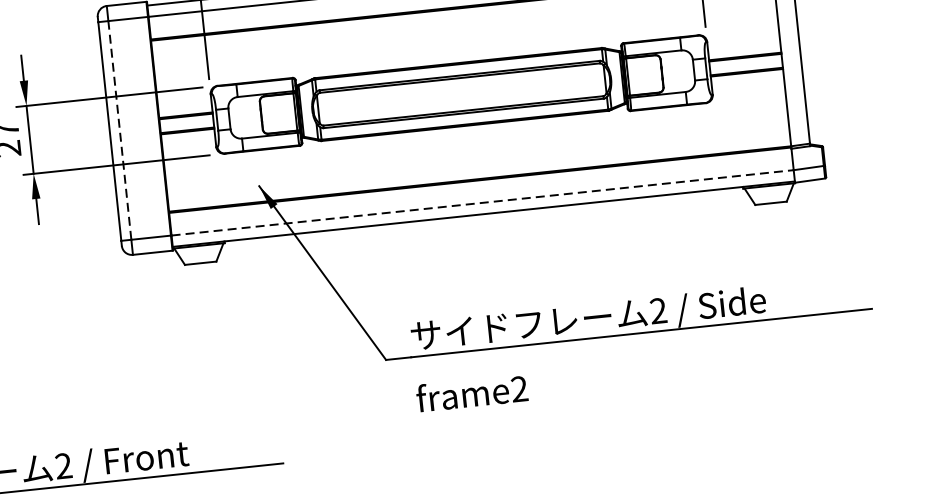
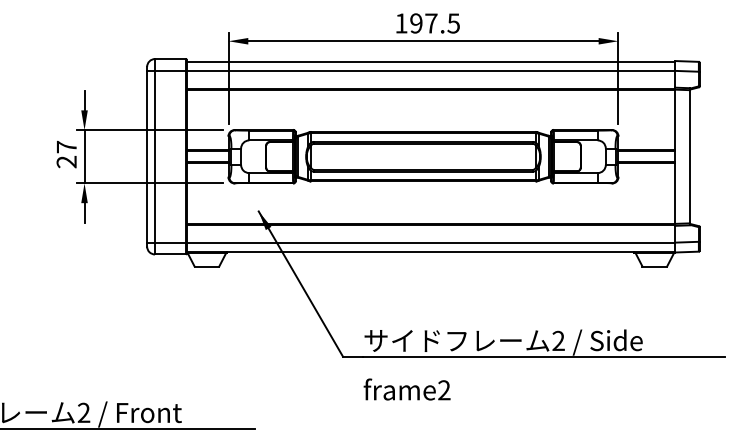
line: (120, 130) -> (155, 156), dashed -> solid
line: (483, 202) -> (431, 242), dashed -> solid

